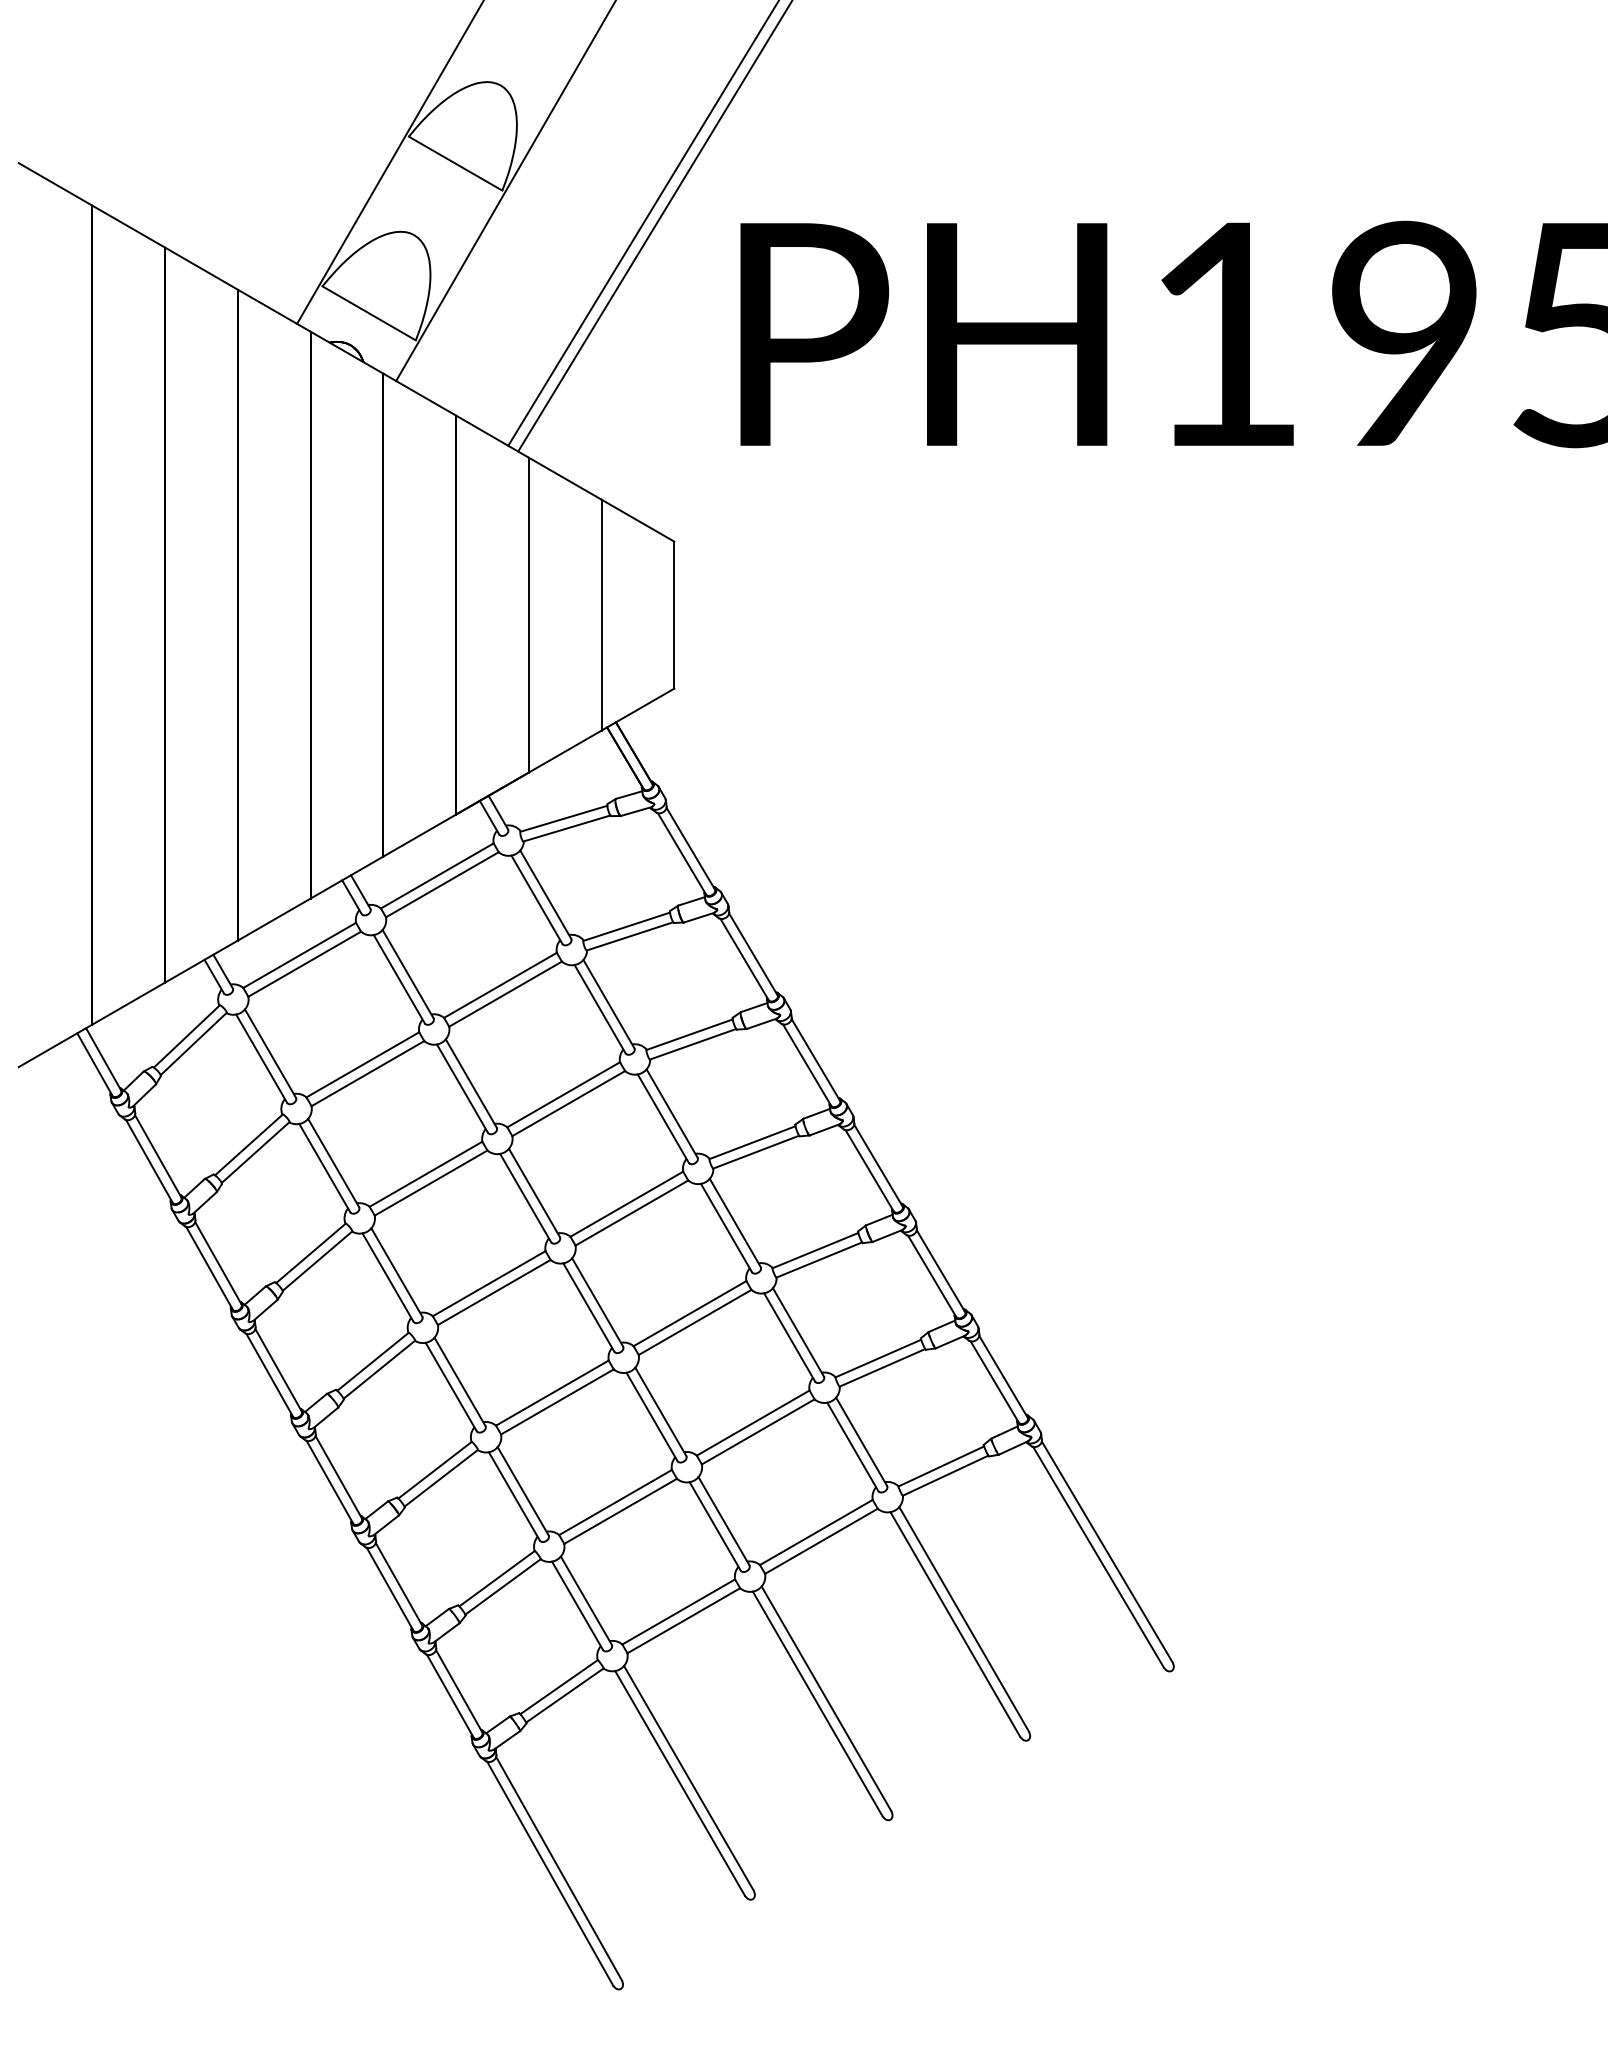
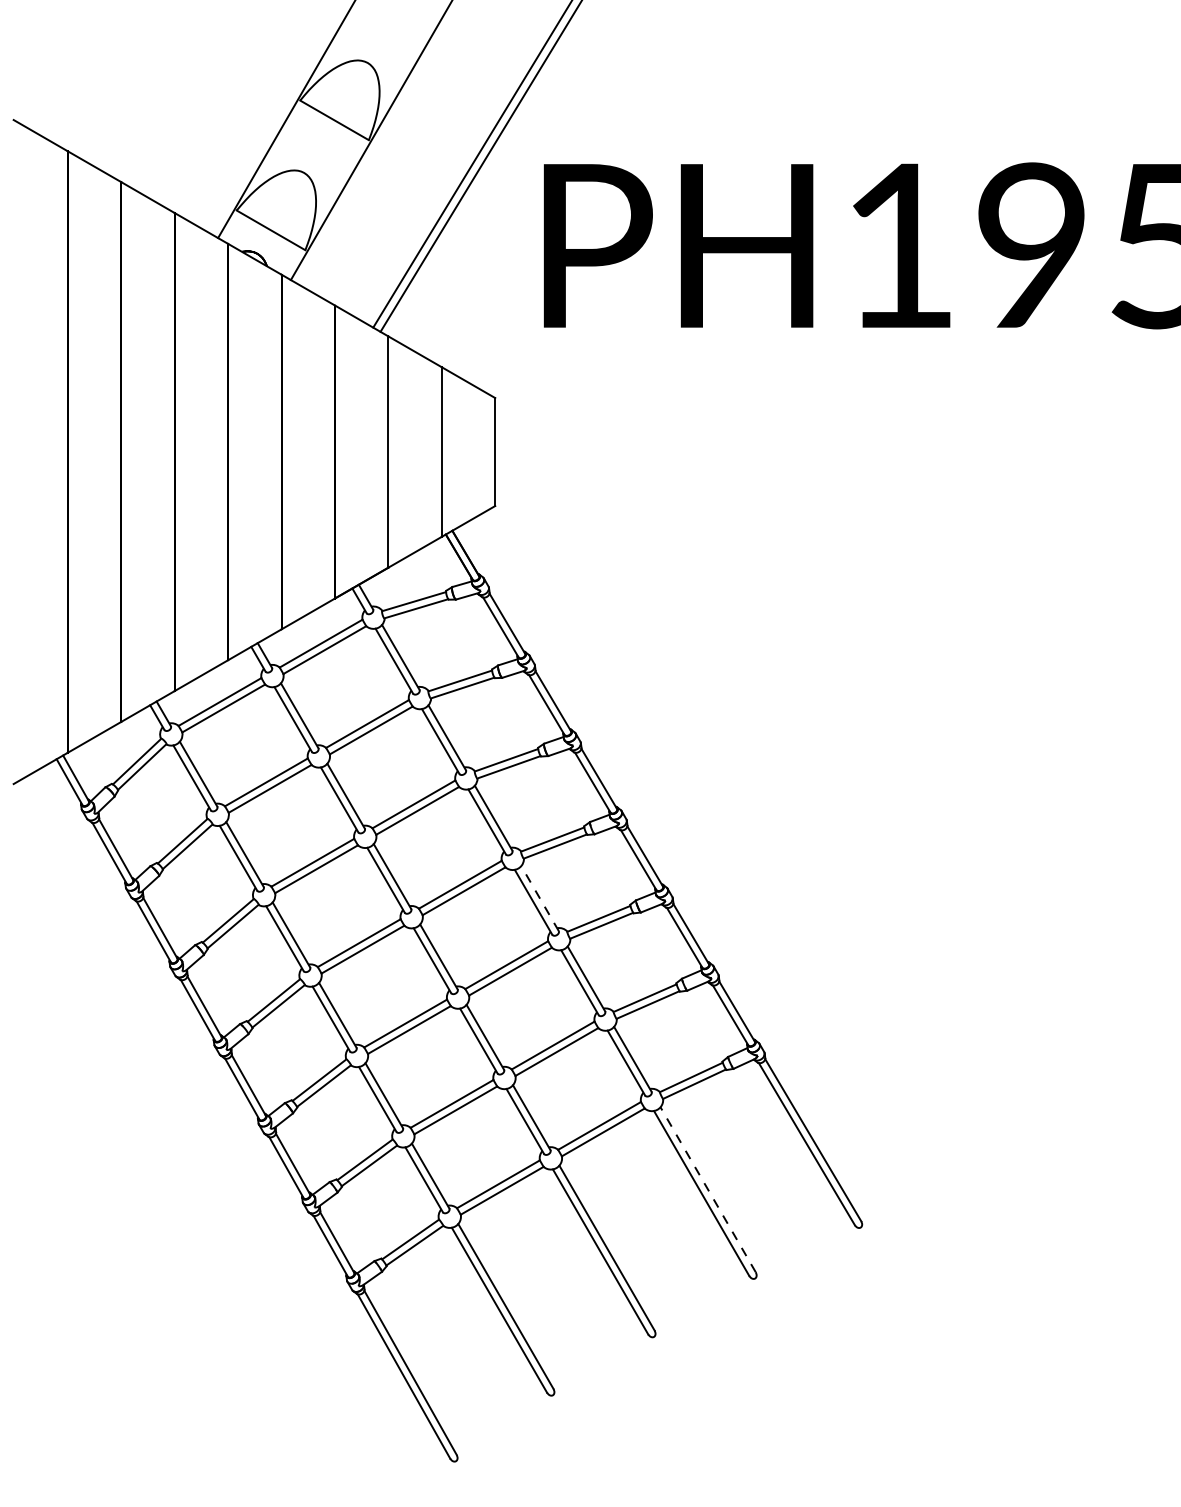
line: (735, 1222) -> (540, 898), solid -> dashed
line: (964, 1619) -> (708, 1189), solid -> dashed

